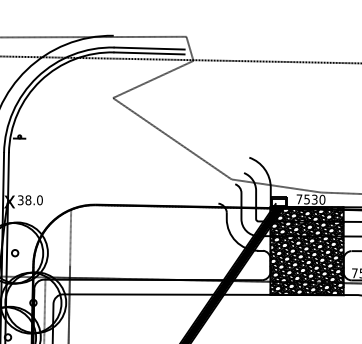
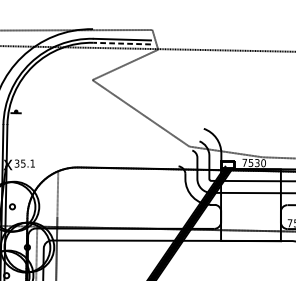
line: (148, 53) -> (121, 43), solid -> dashed
text: (33, 200) -> (27, 163), 38.0 -> 35.1
hatch: (306, 250) -> (250, 204), removed

